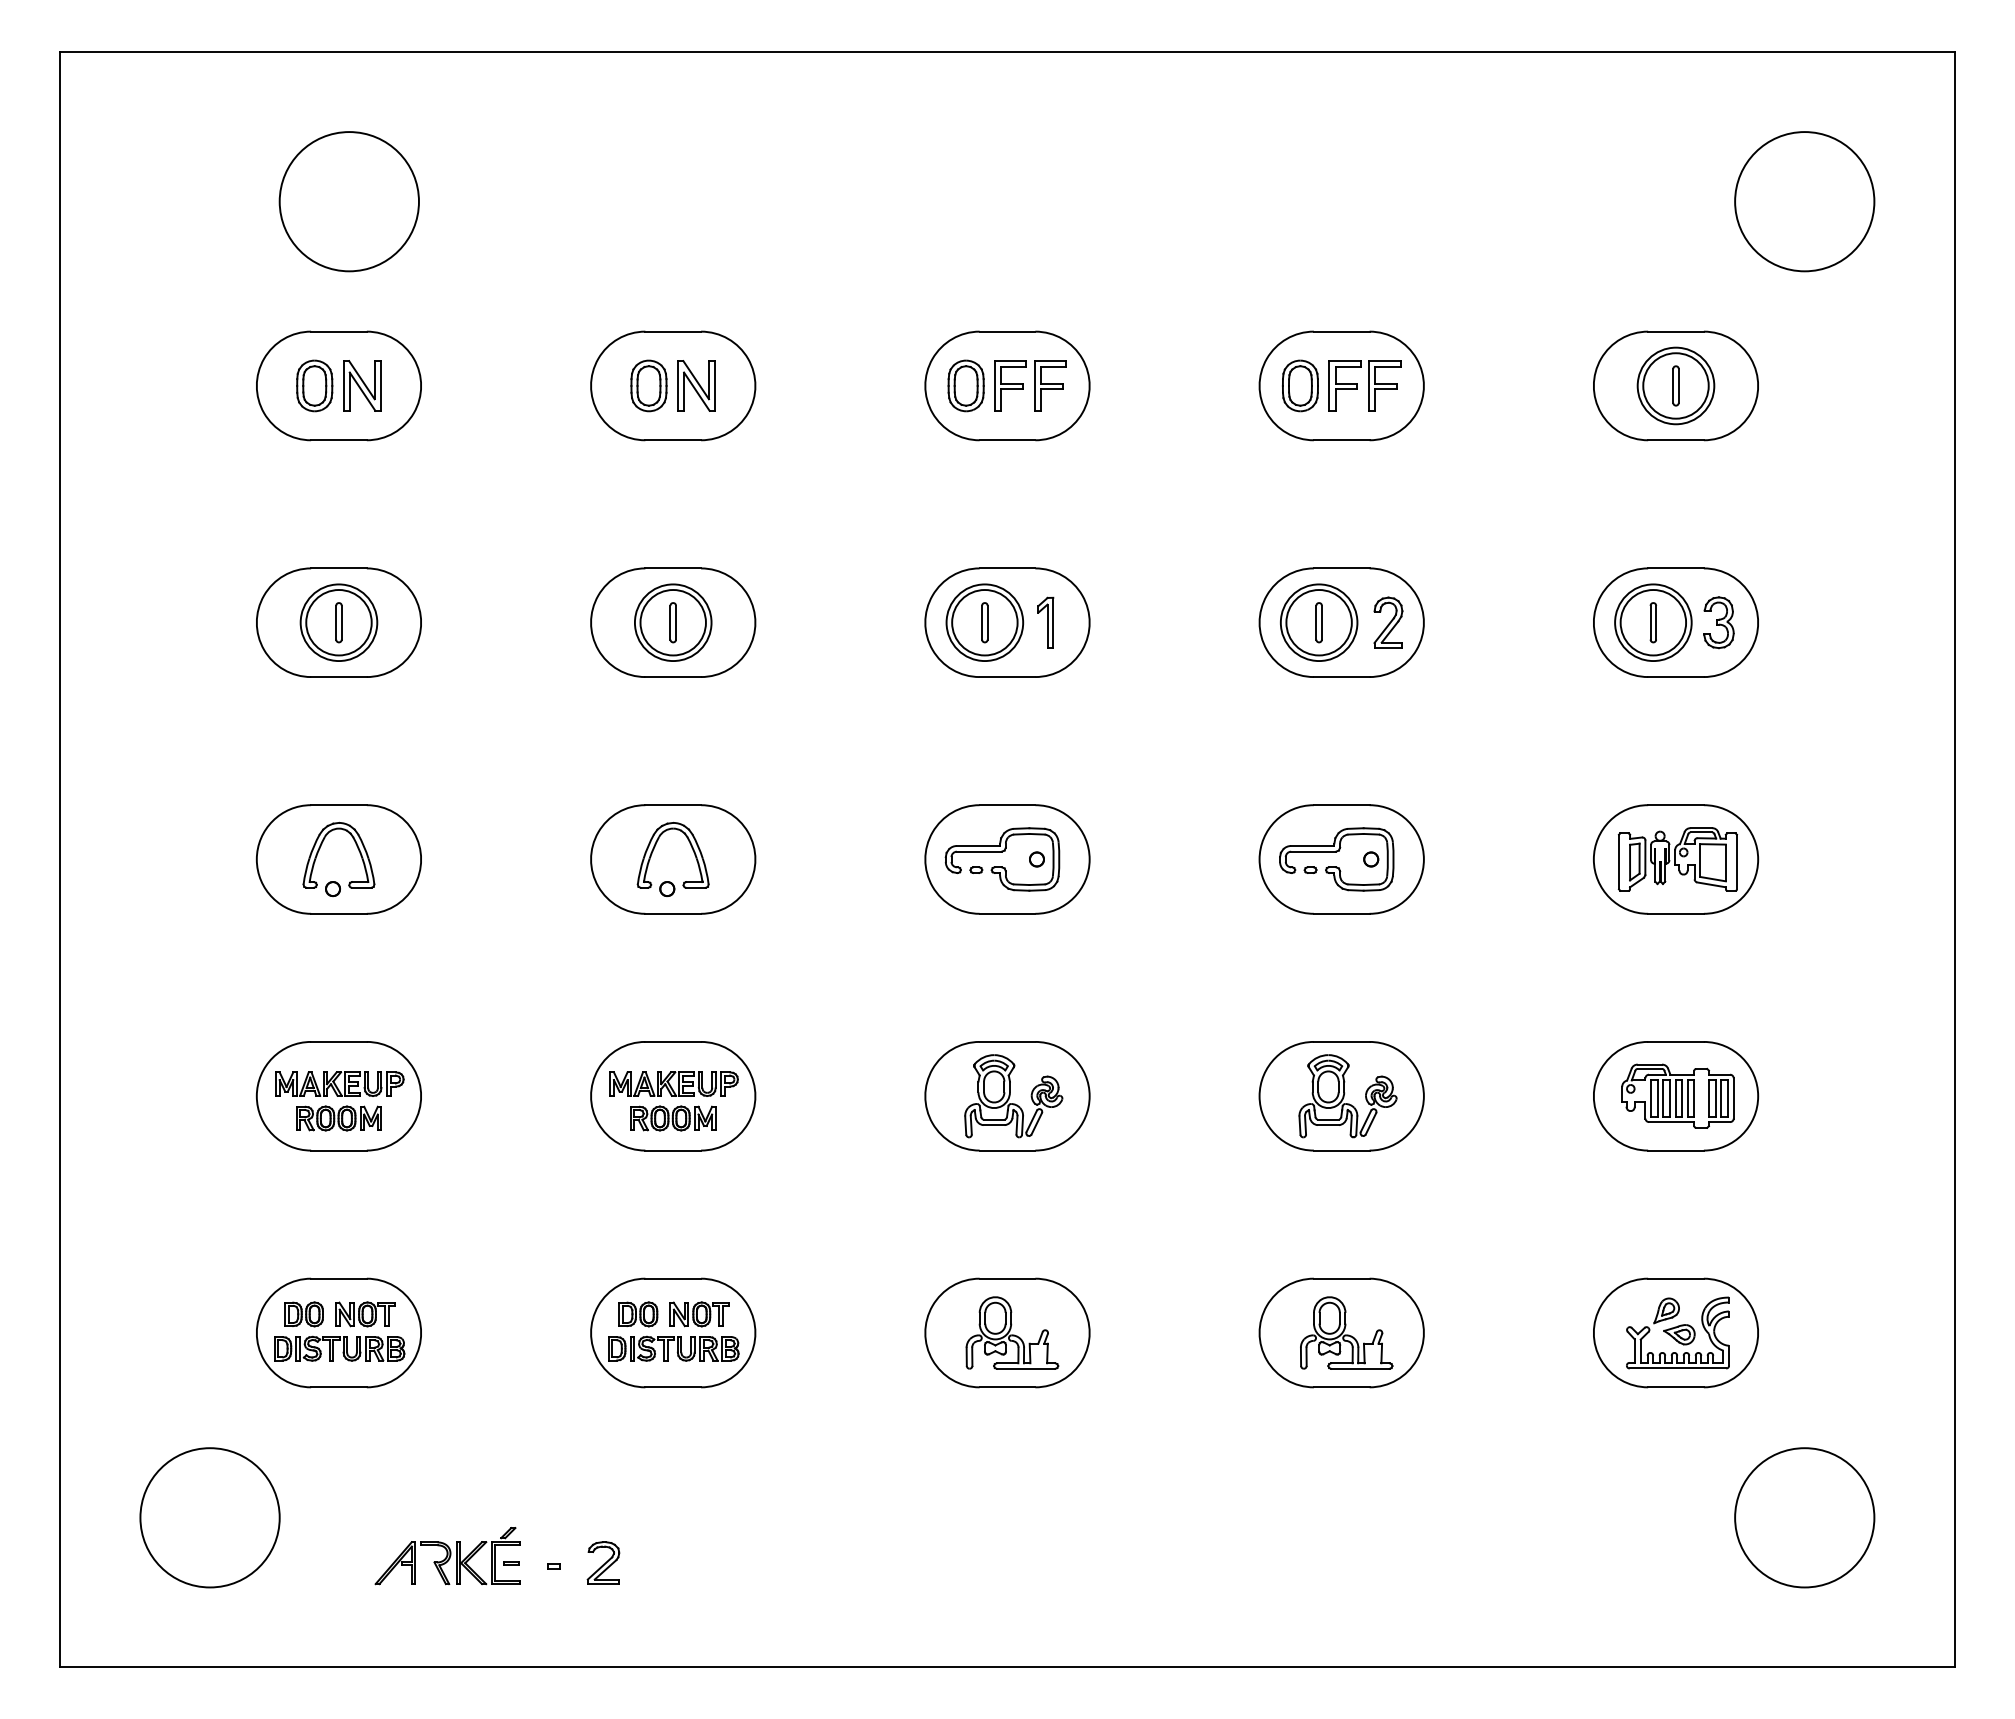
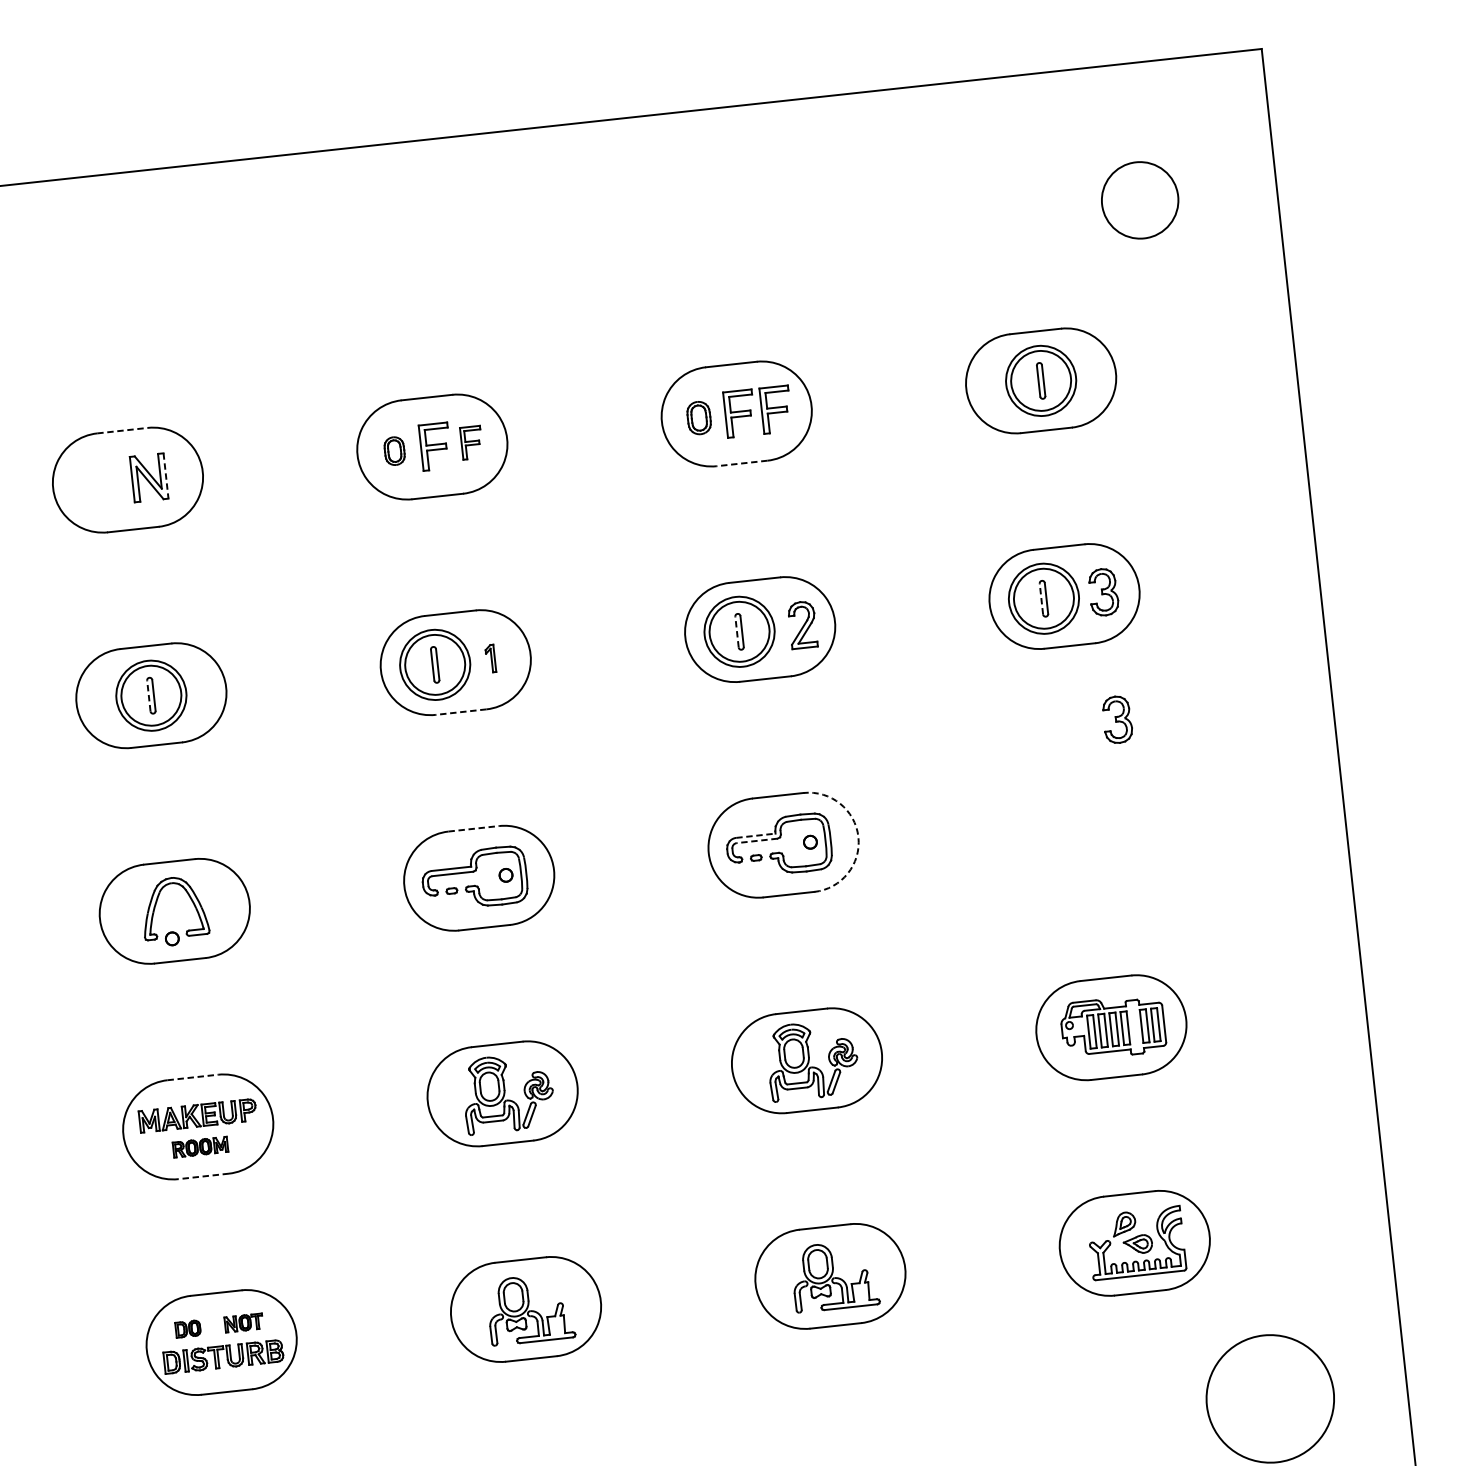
circle: (1804, 201) -> (1139, 200), size x0.6
line: (673, 331) -> (122, 430), solid -> dashed
part: (648, 385) -> (105, 482), removed
line: (715, 385) -> (166, 475), solid -> dashed
part: (965, 385) -> (394, 450), size x0.6
part: (1050, 385) -> (471, 442), size x0.7
part: (1300, 385) -> (699, 417), size x0.7
line: (1341, 440) -> (741, 463), solid -> dashed
line: (670, 622) -> (148, 695), solid -> dashed
part: (1045, 622) -> (490, 658), size x0.6
line: (1316, 622) -> (737, 631), solid -> dashed
line: (1650, 622) -> (1041, 598), solid -> dashed
line: (1007, 677) -> (461, 712), solid -> dashed
part: (1718, 762) -> (1117, 719), added
line: (1007, 805) -> (473, 829), solid -> dashed
line: (1312, 845) -> (755, 835), solid -> dashed
line: (1313, 851) -> (757, 840), solid -> dashed
arc: (1423, 859) -> (858, 837), solid -> dashed
part: (1676, 859) -> (1088, 812), removed
line: (673, 1041) -> (193, 1077), solid -> dashed
part: (673, 1118) -> (200, 1147), size x0.7
line: (673, 1150) -> (203, 1176), solid -> dashed
part: (638, 1314) -> (188, 1329), size x0.7
part: (699, 1314) -> (243, 1323), size x0.7

